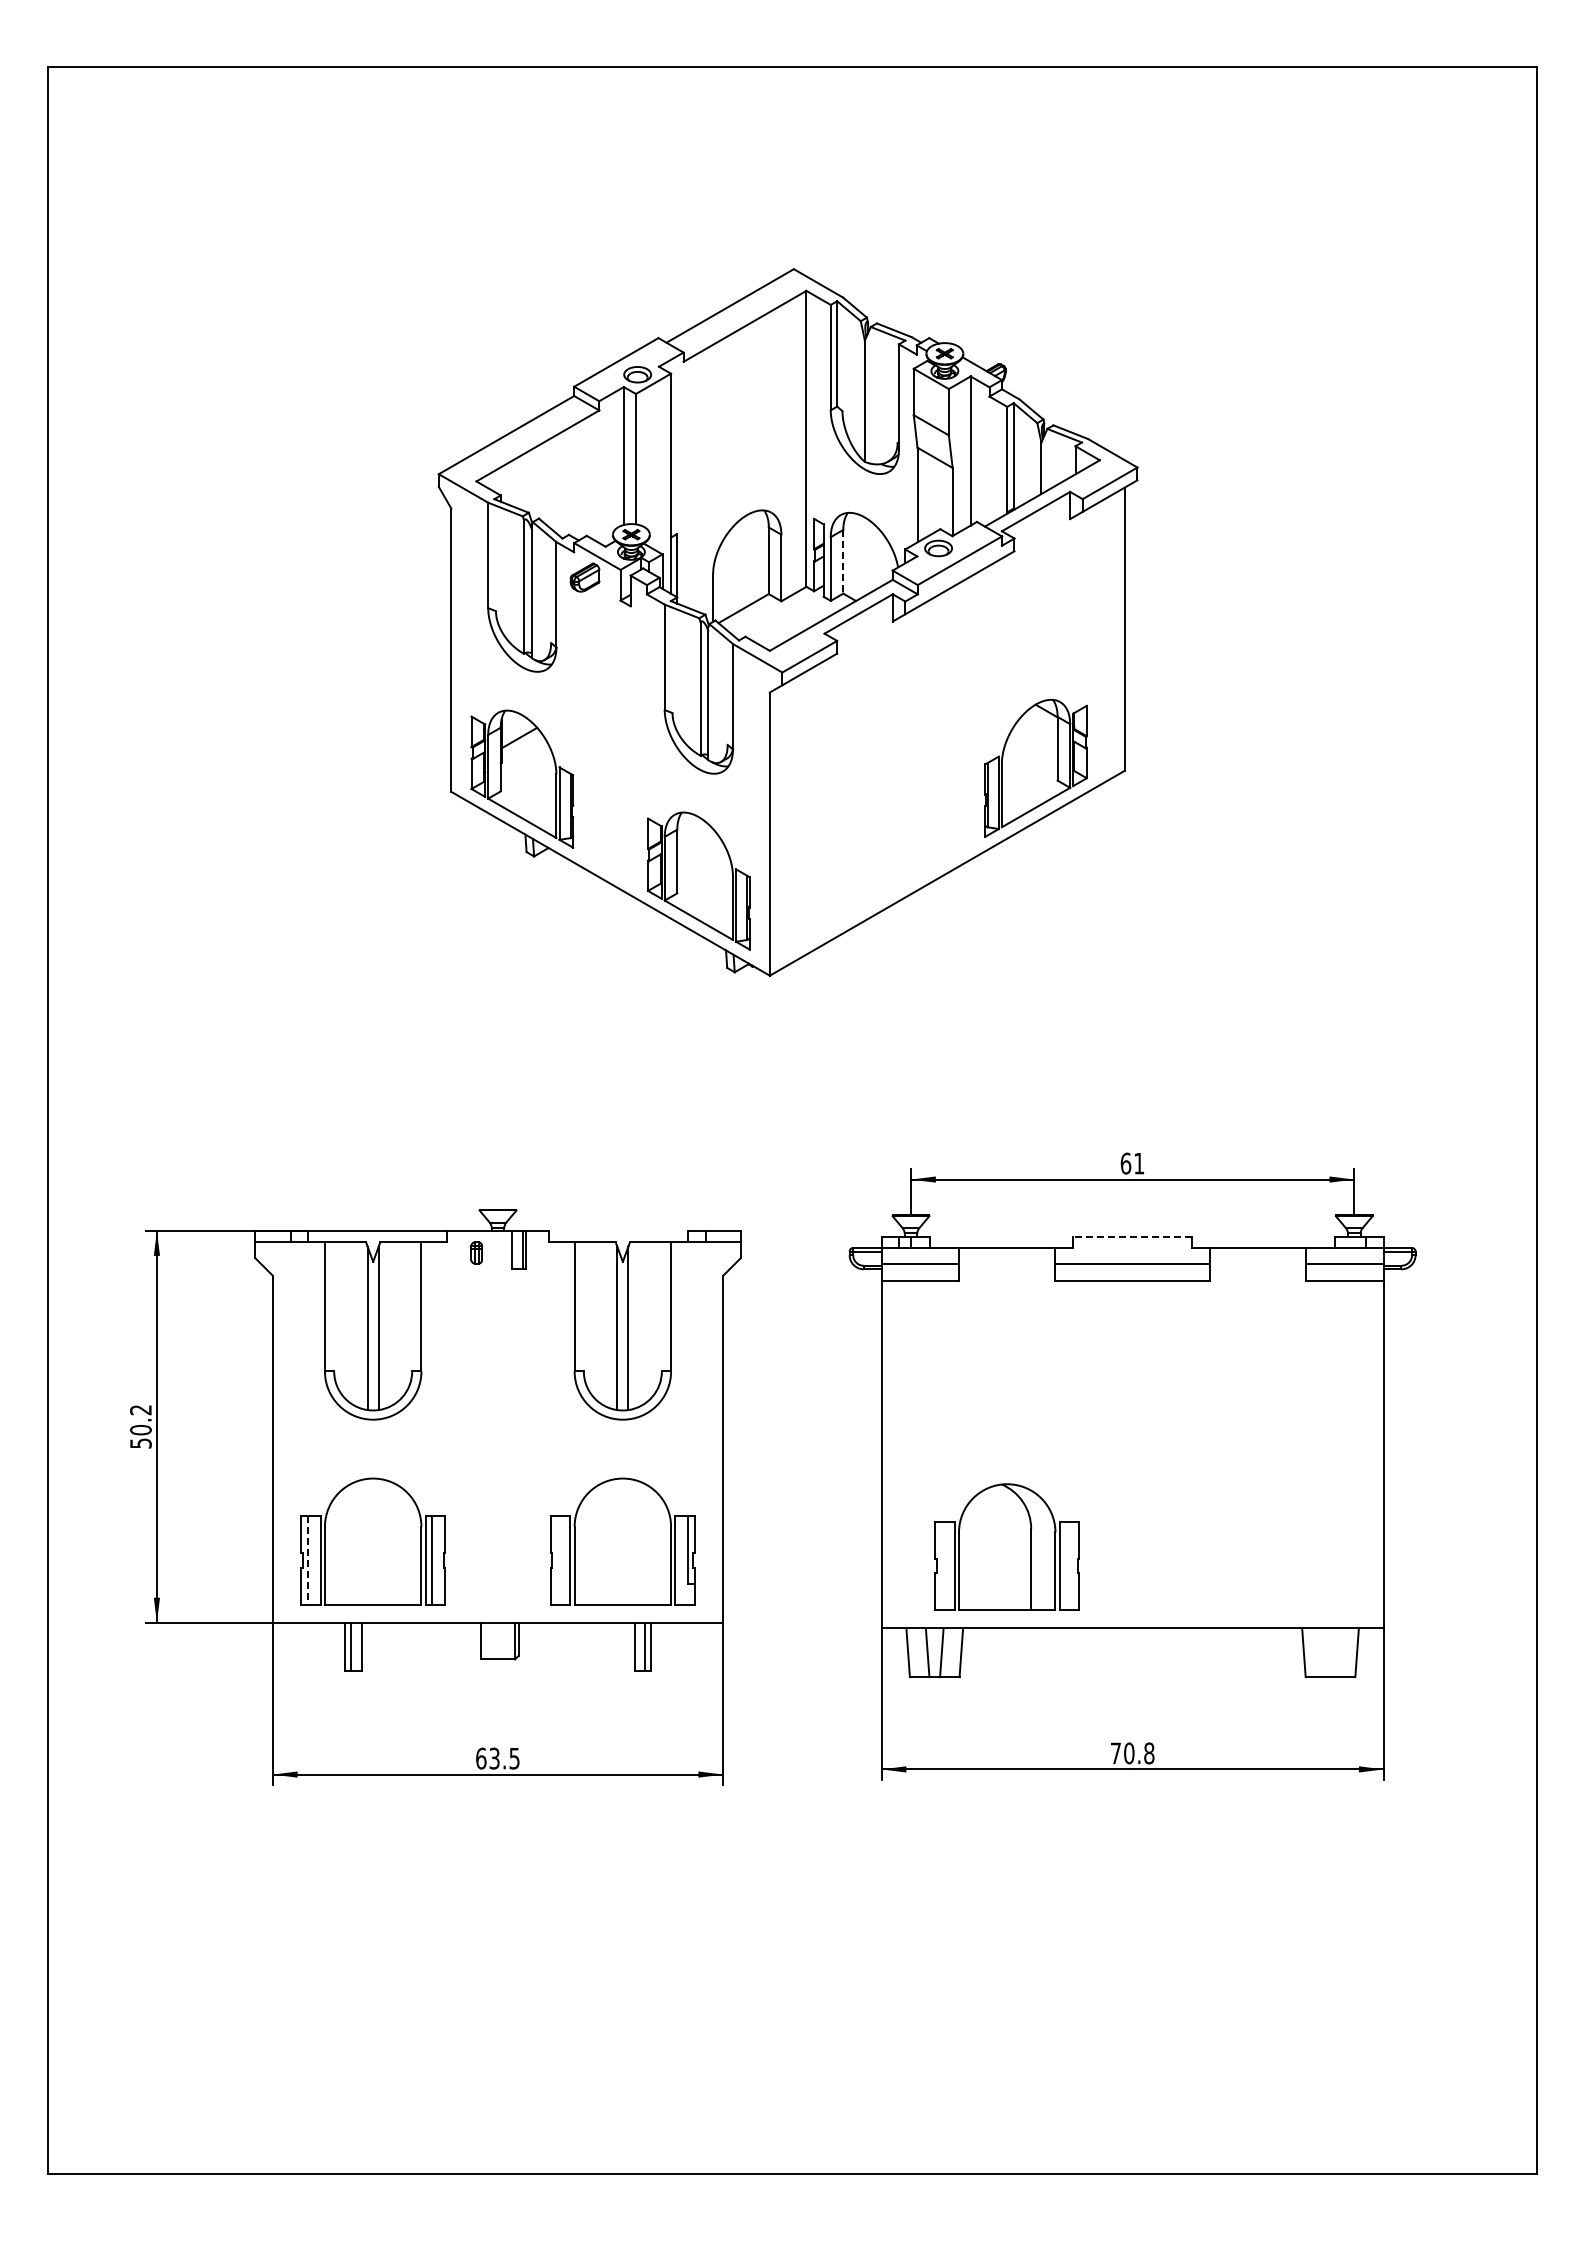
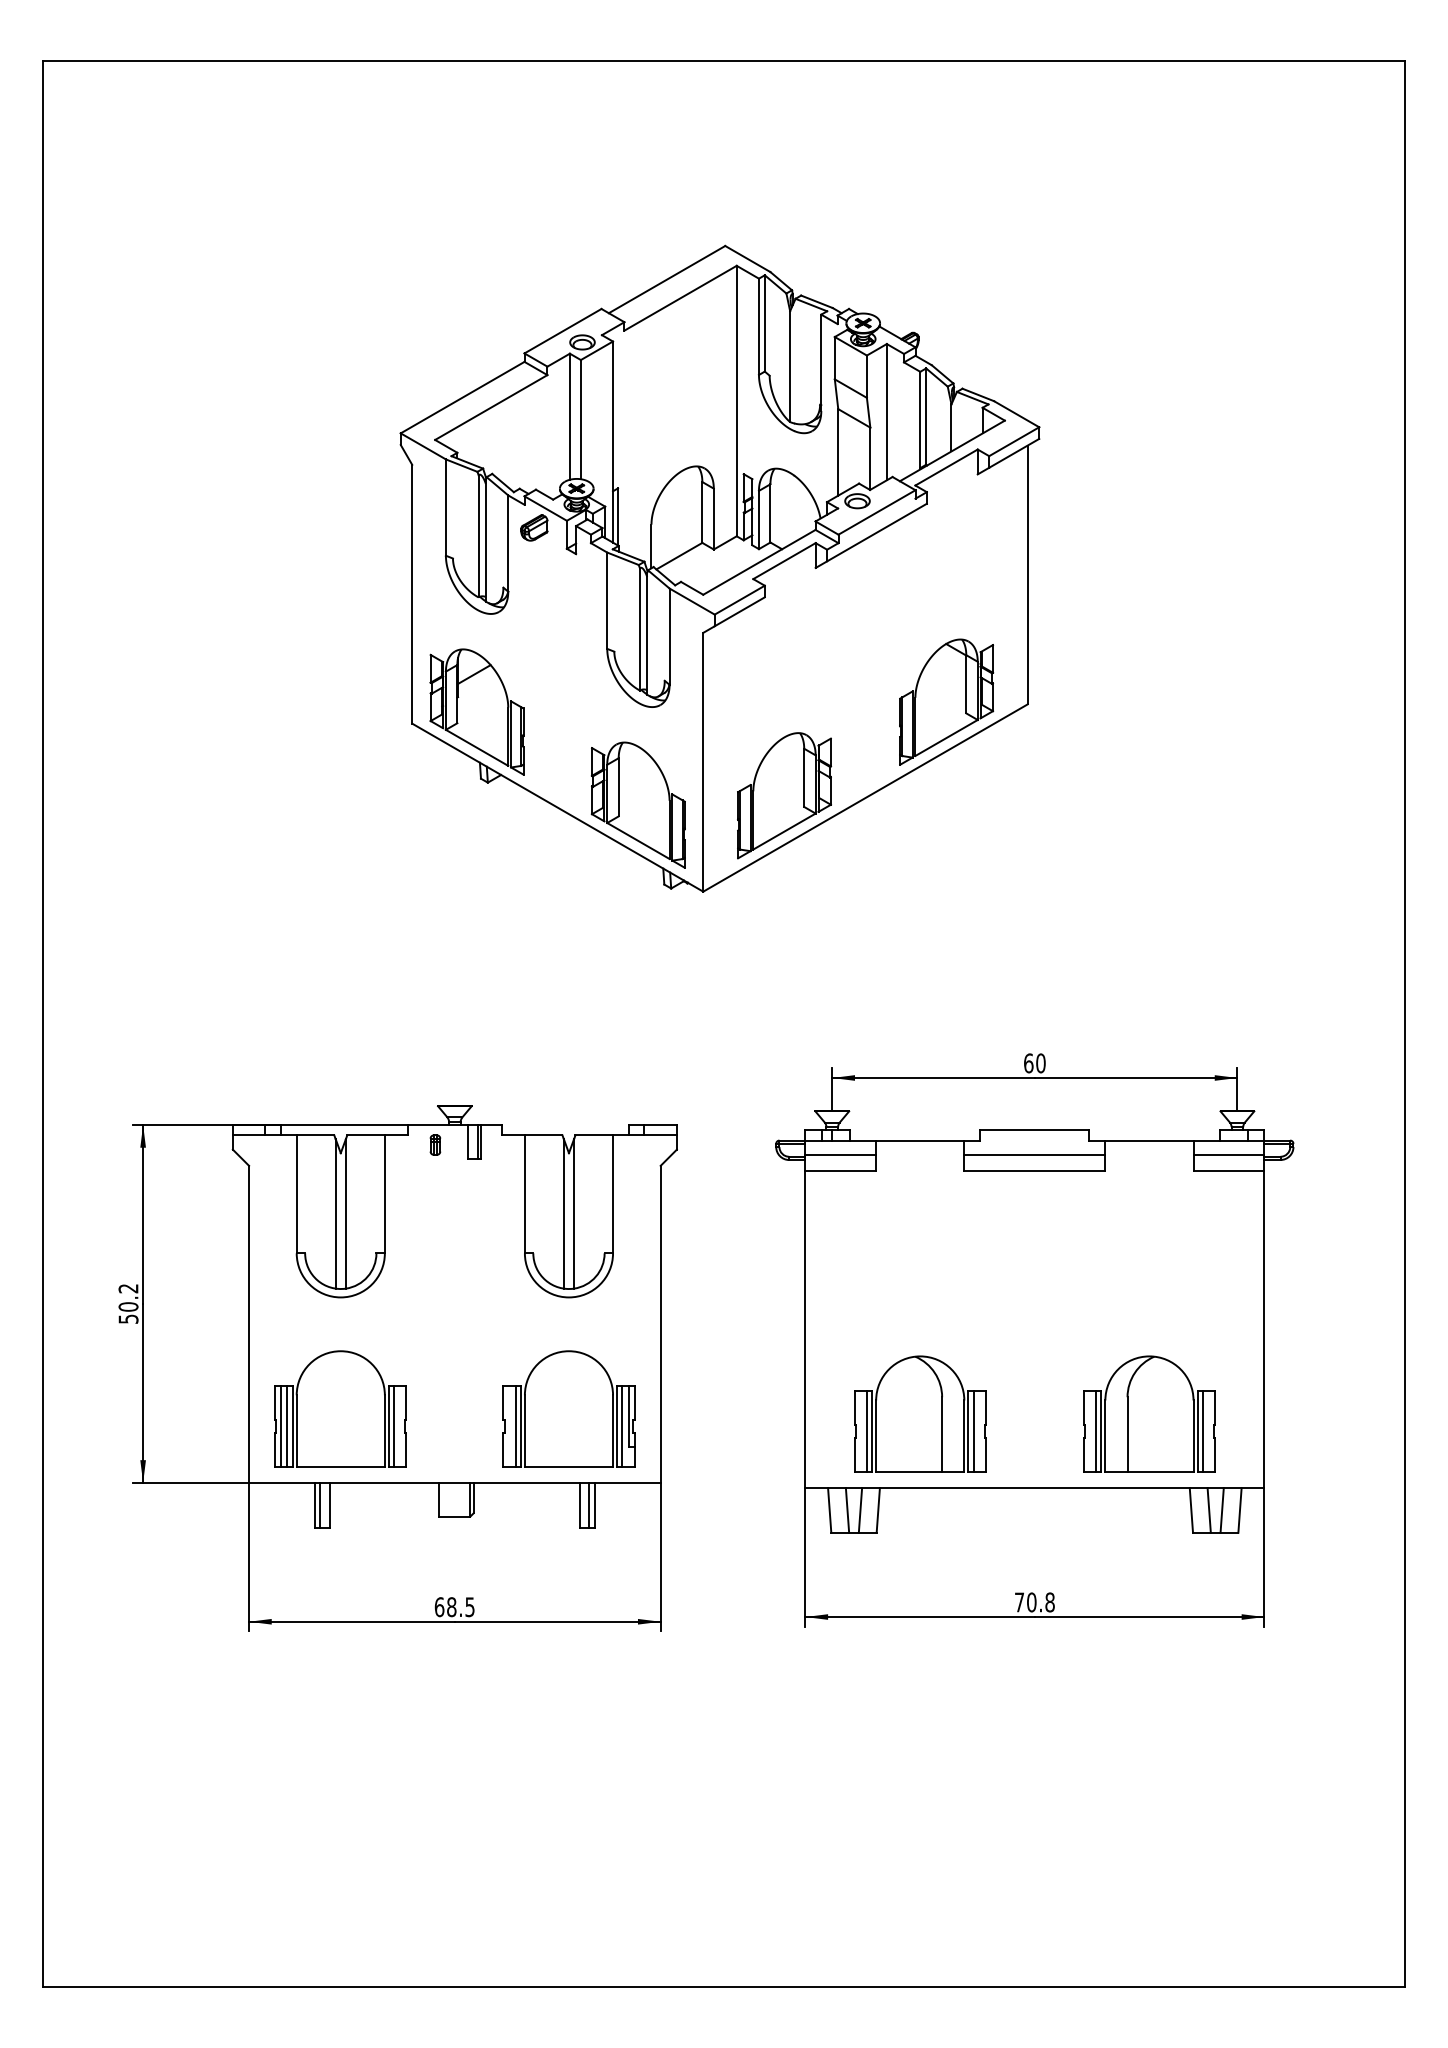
line: (843, 561) -> (770, 513), dashed -> solid
part: (858, 870) -> (784, 795), added
text: (1139, 1163) -> (1041, 1063), 61 -> 60
line: (1132, 1236) -> (1034, 1130), dashed -> solid
part: (1257, 1546) -> (1148, 1413), added
line: (307, 1560) -> (280, 1426), dashed -> solid
line: (314, 1560) -> (287, 1426), added
line: (564, 1560) -> (515, 1426), added
line: (681, 1560) -> (622, 1426), added
line: (948, 1565) -> (866, 1430), added
line: (1065, 1565) -> (973, 1430), added
line: (1323, 1652) -> (1209, 1510), added
line: (1337, 1652) -> (1222, 1510), added
text: (494, 1758) -> (451, 1607), 63.5 -> 68.5

